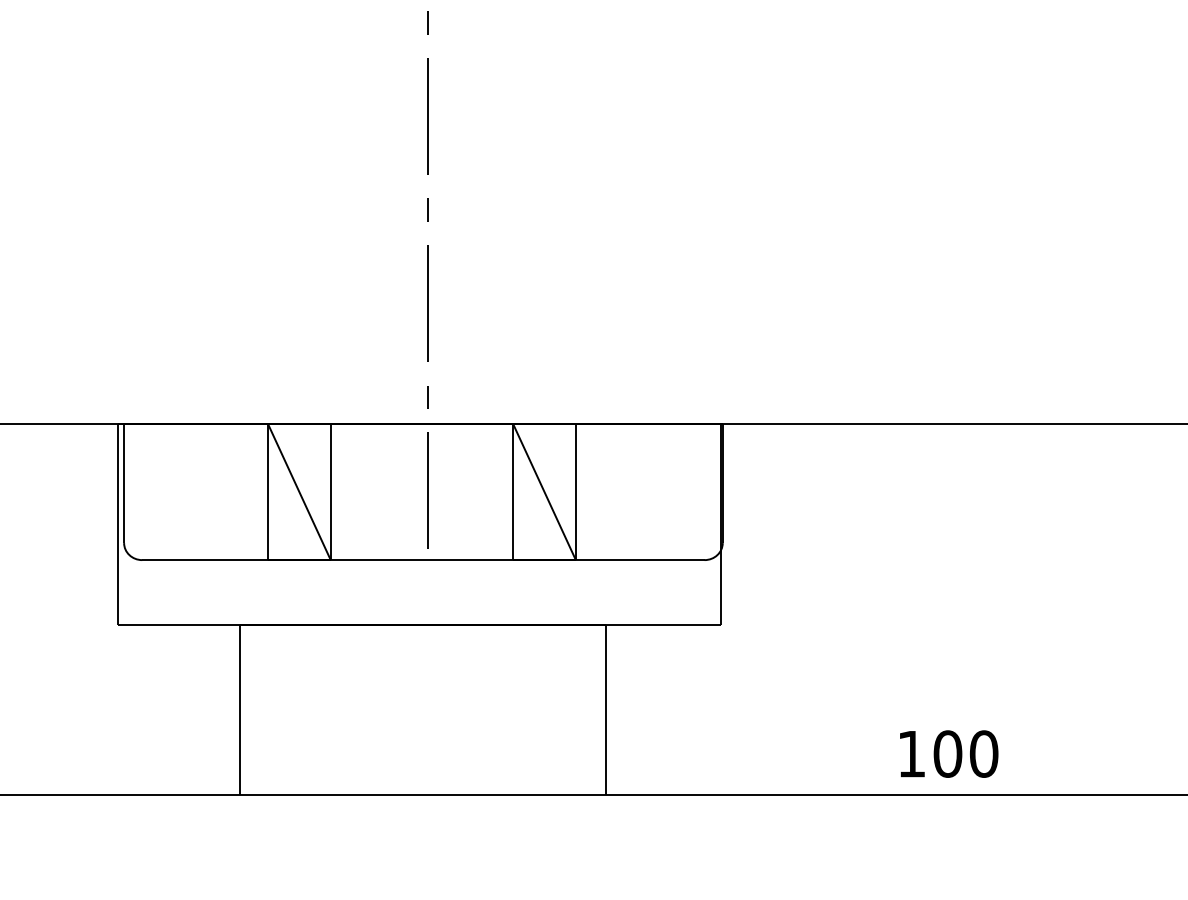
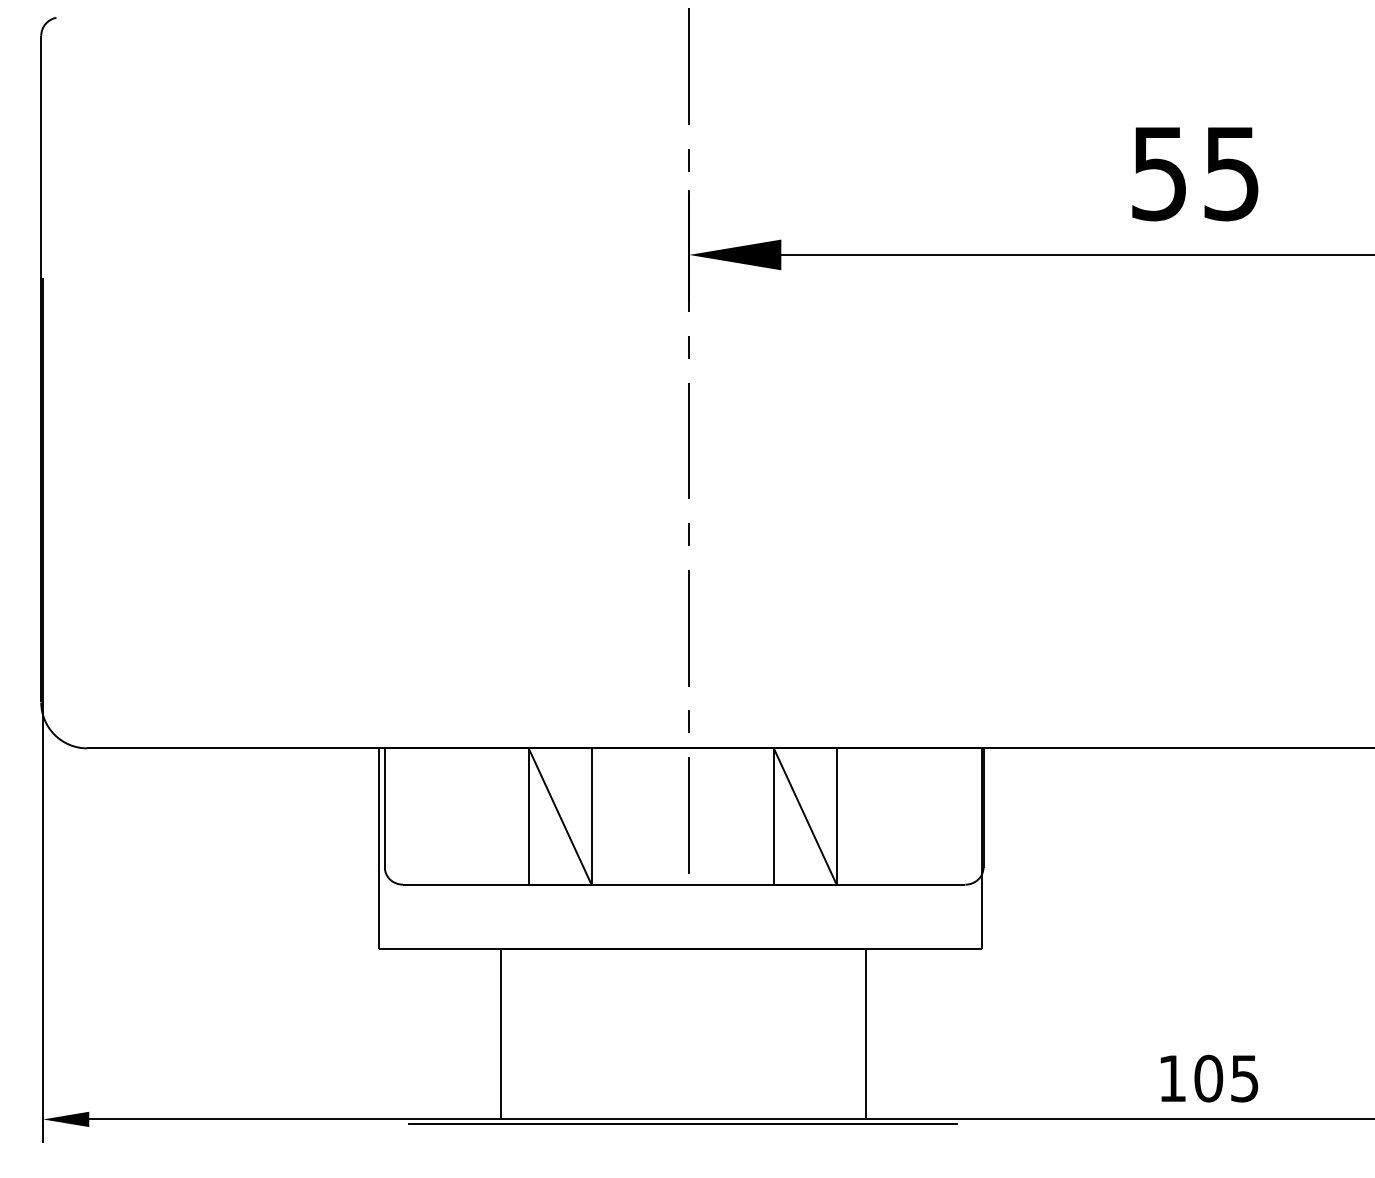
text: (983, 753) -> (1244, 1078), 100 -> 105
line: (422, 799) -> (683, 1124), added

